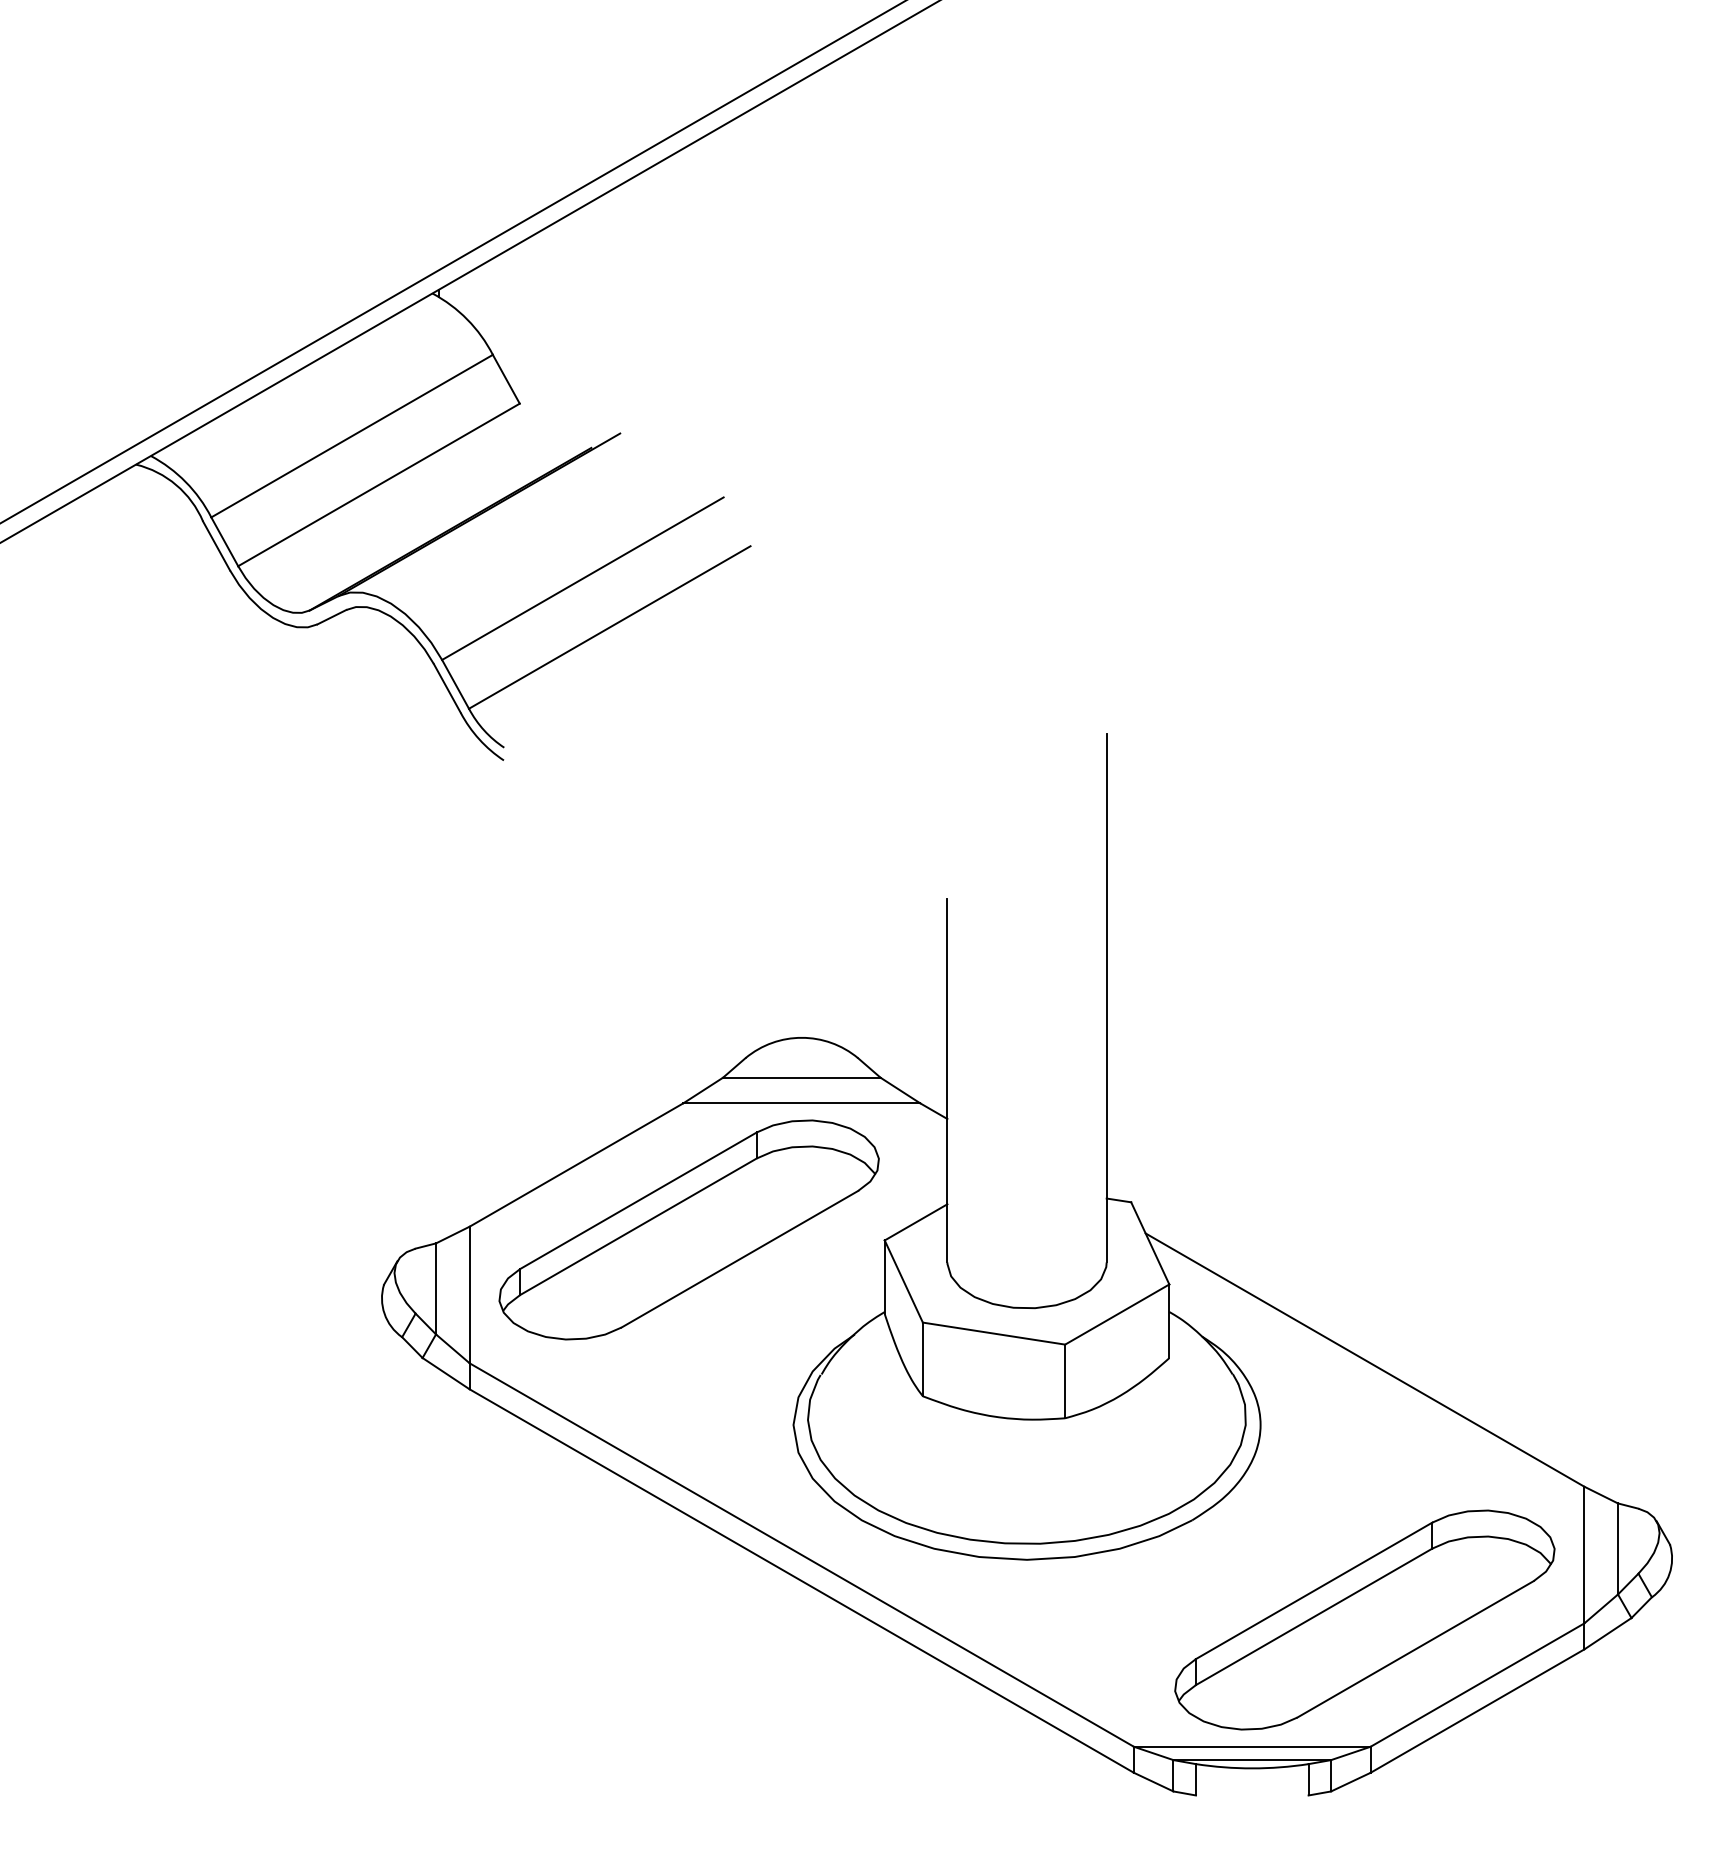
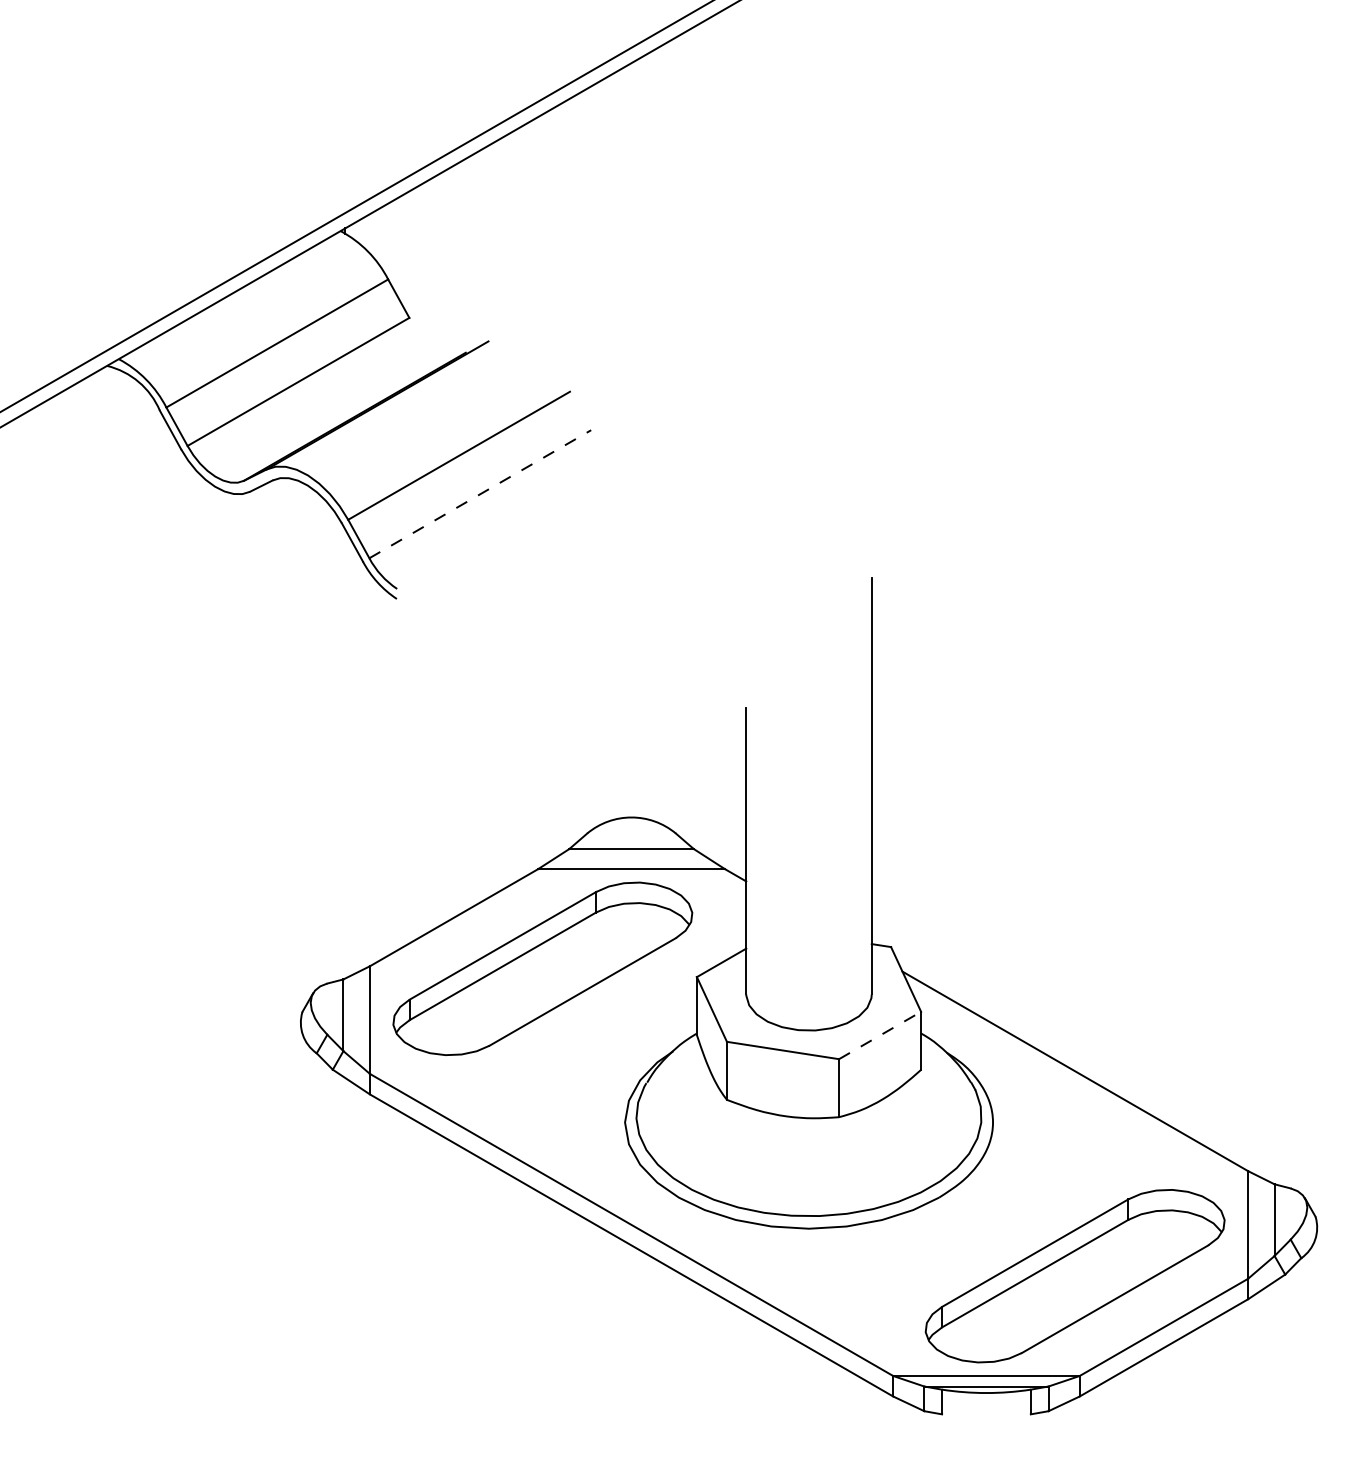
line: (609, 627) -> (480, 494), solid -> dashed
line: (1117, 1314) -> (880, 1035), solid -> dashed

